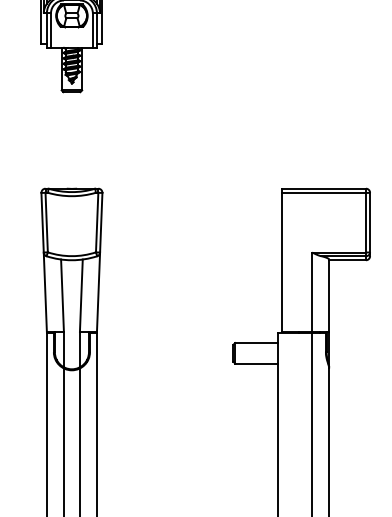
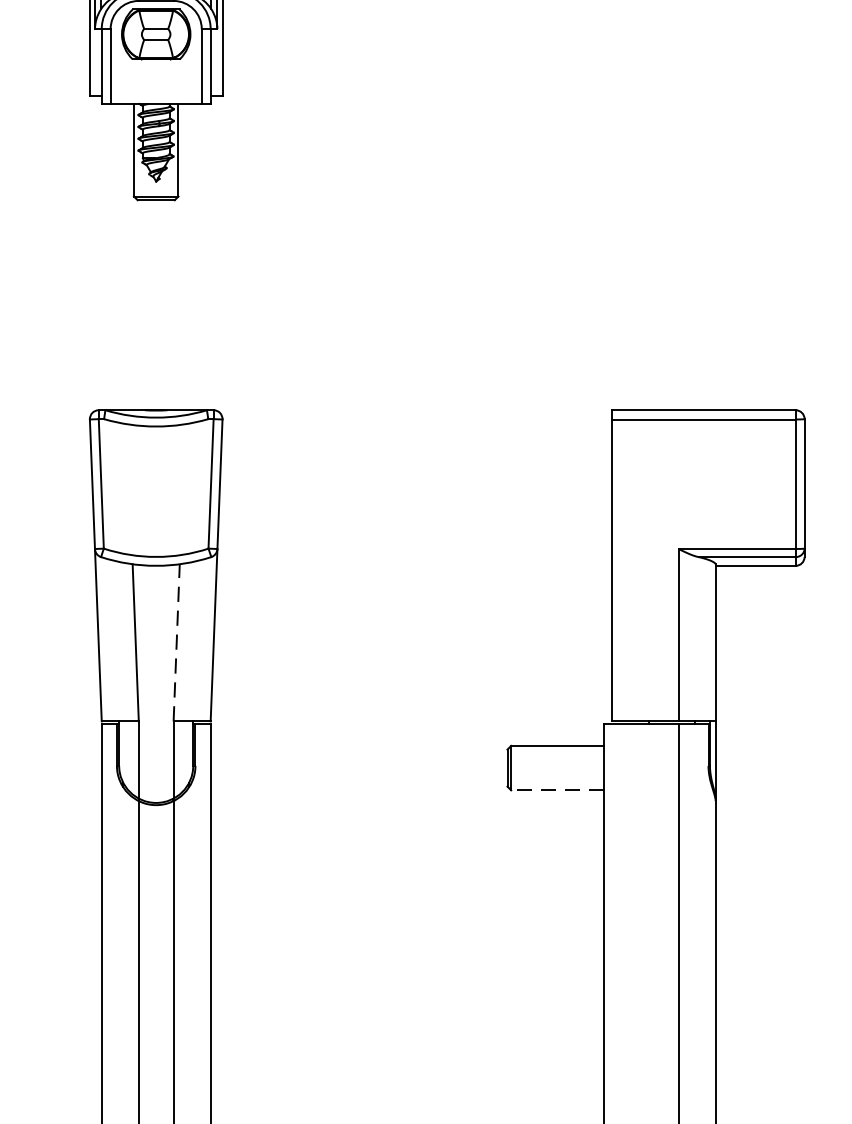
line: (81, 295) -> (177, 642), solid -> dashed
line: (255, 363) -> (555, 790), solid -> dashed

